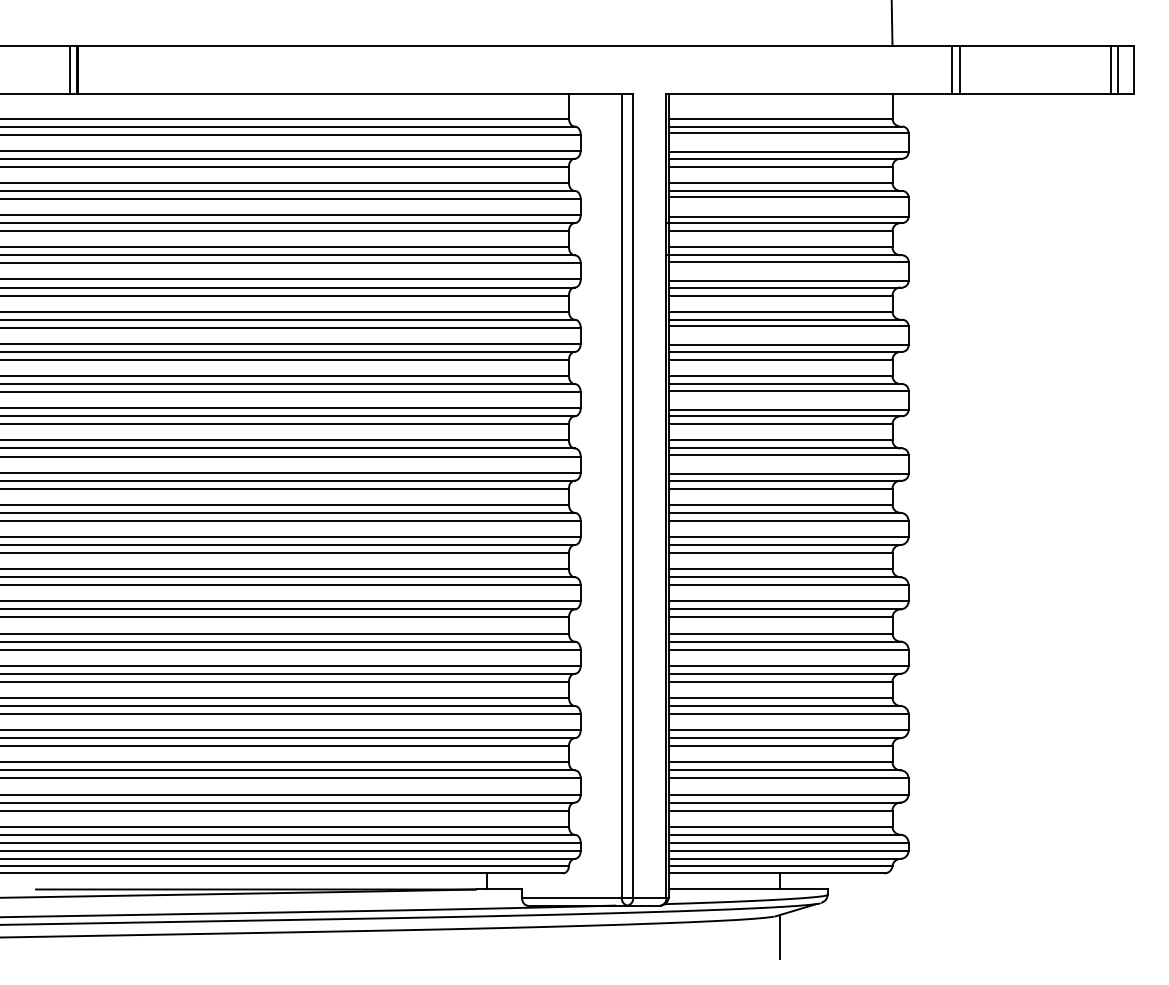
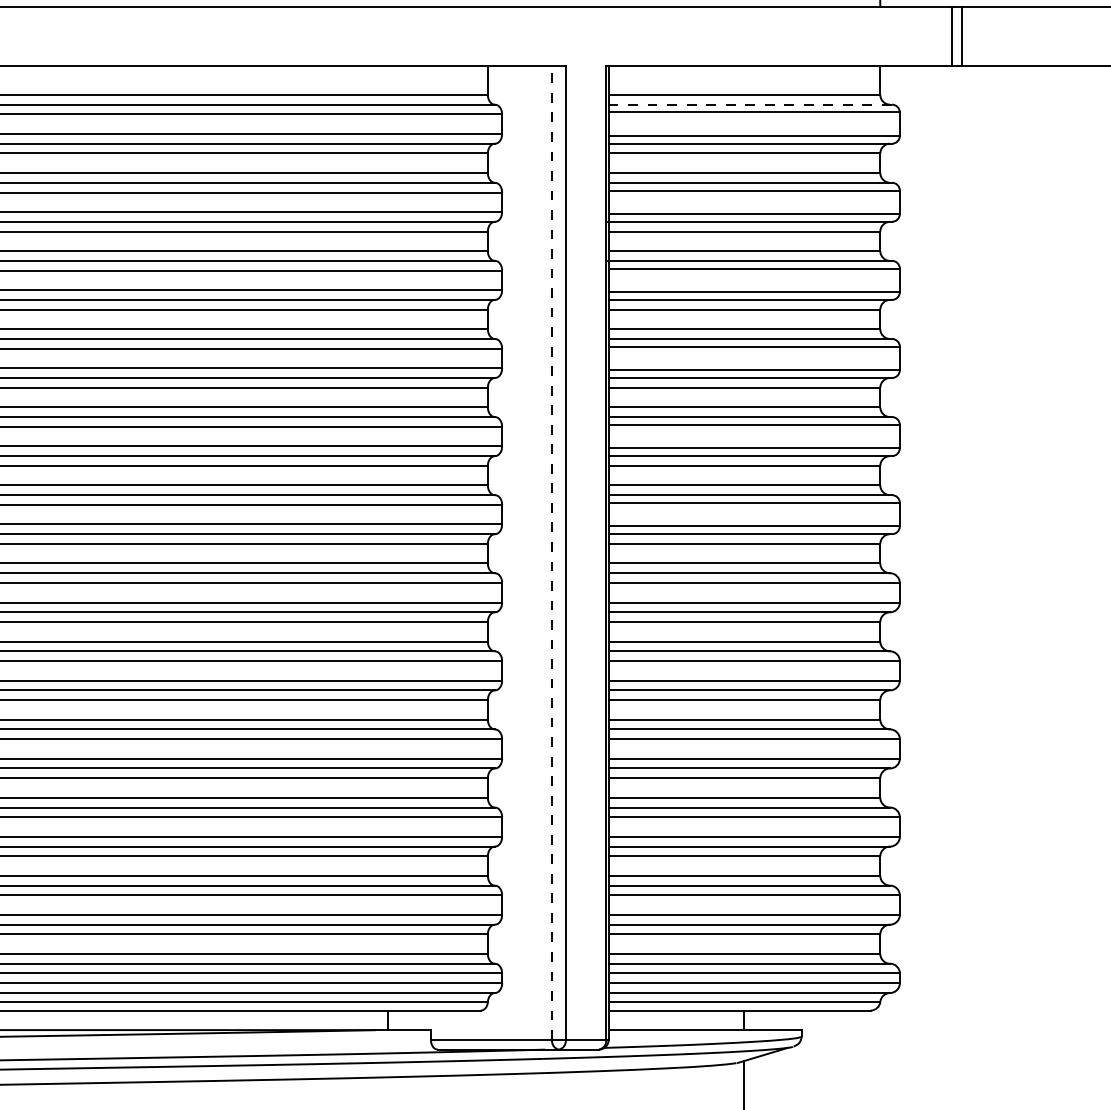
line: (785, 126) -> (750, 104), solid -> dashed
line: (621, 495) -> (551, 552), solid -> dashed

